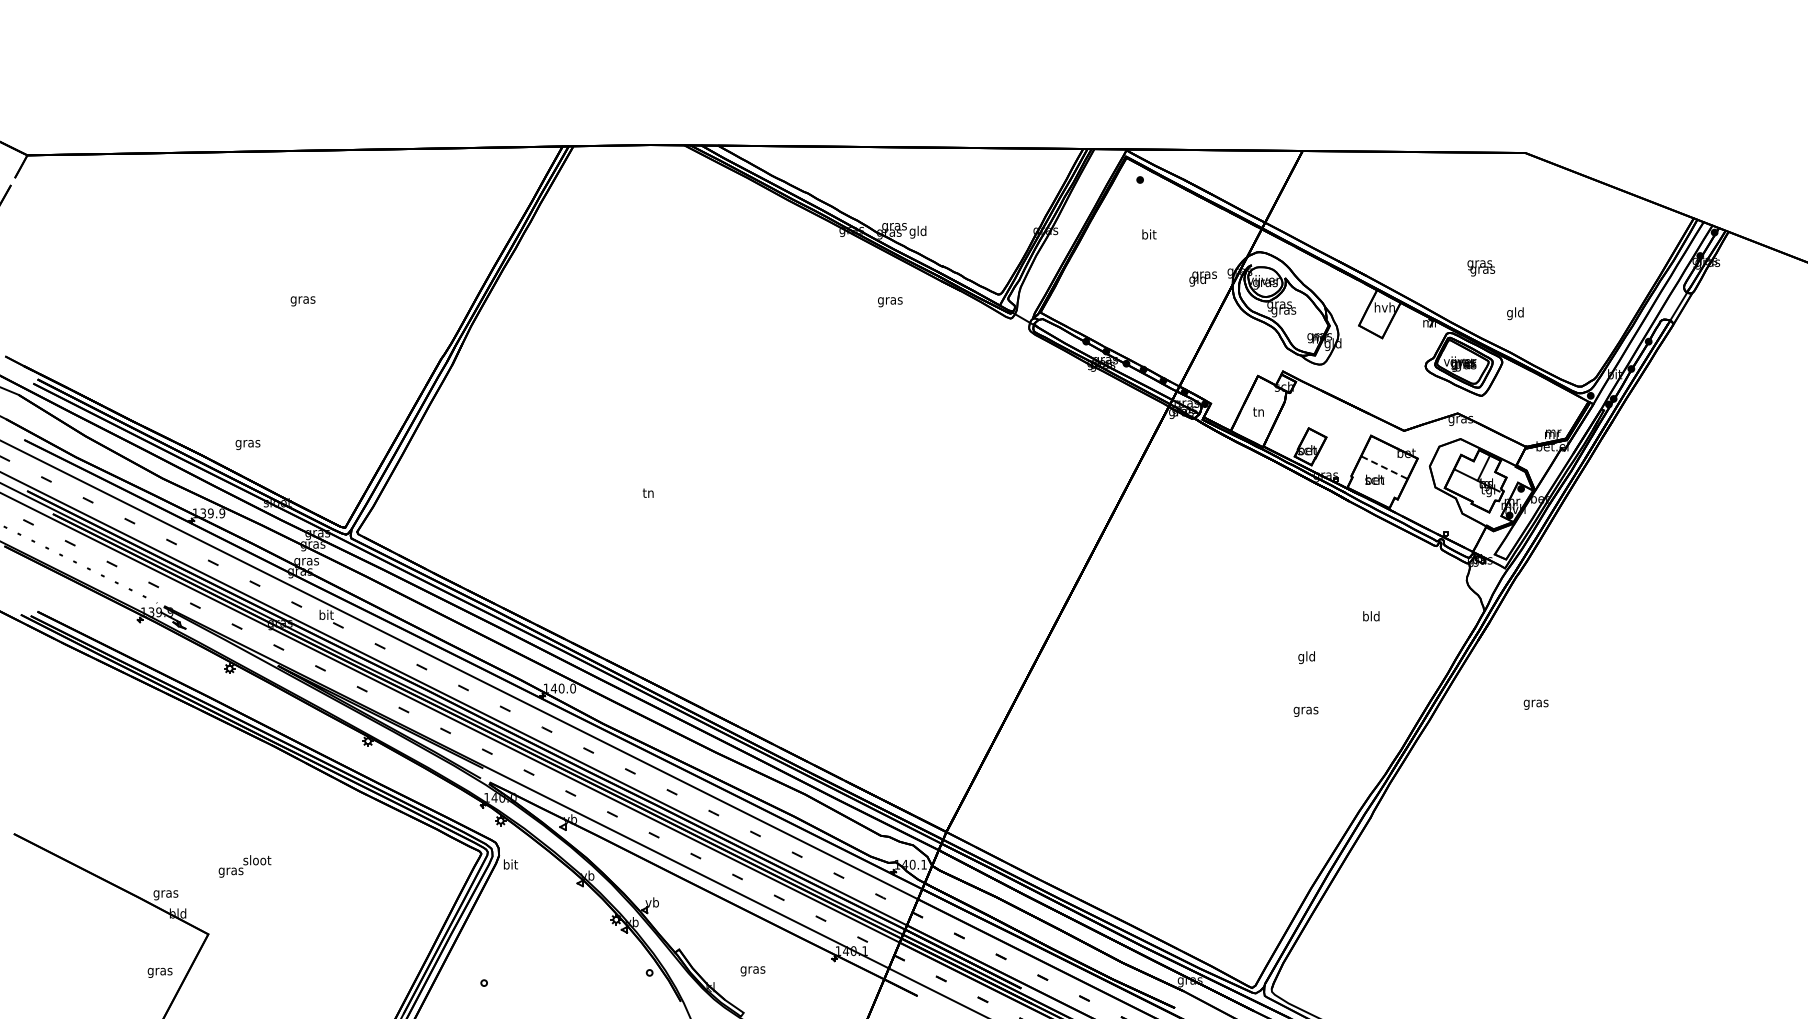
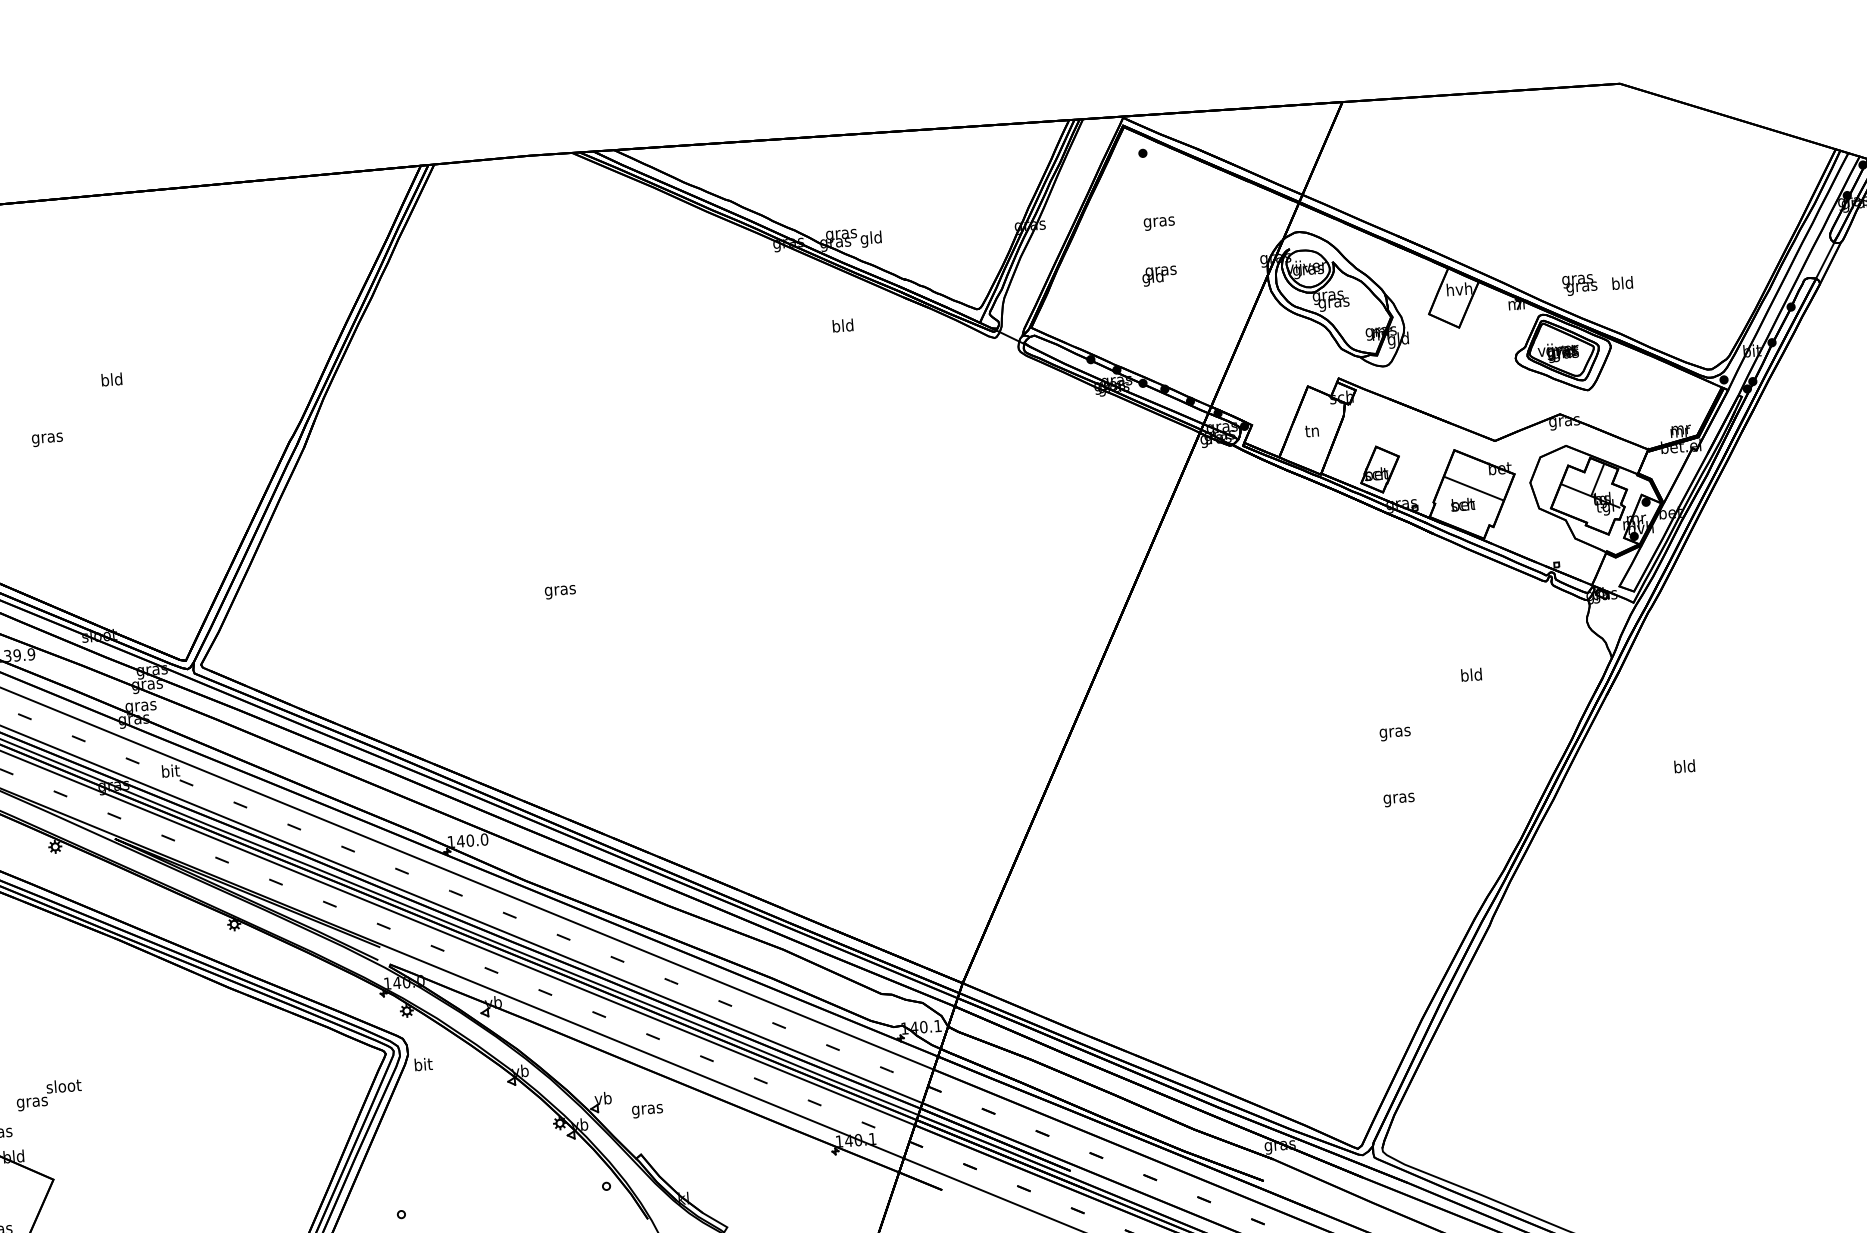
text: (1148, 235) -> (1158, 221), bit -> gras
text: (1481, 268) -> (1580, 285), moved
text: (1202, 278) -> (1158, 275), moved
text: (302, 299) -> (111, 380), gras -> bld
text: (890, 300) -> (843, 326), gras -> bld
text: (1510, 313) -> (1616, 284), gld -> bld
text: (247, 445) -> (46, 440), moved
line: (1384, 467) -> (1473, 488), dashed -> solid
text: (648, 494) -> (560, 590), tn -> gras
text: (1306, 657) -> (1394, 732), gld -> gras
text: (1535, 703) -> (1684, 768), gras -> bld
text: (244, 866) -> (48, 1095), moved
text: (752, 971) -> (646, 1111), moved

